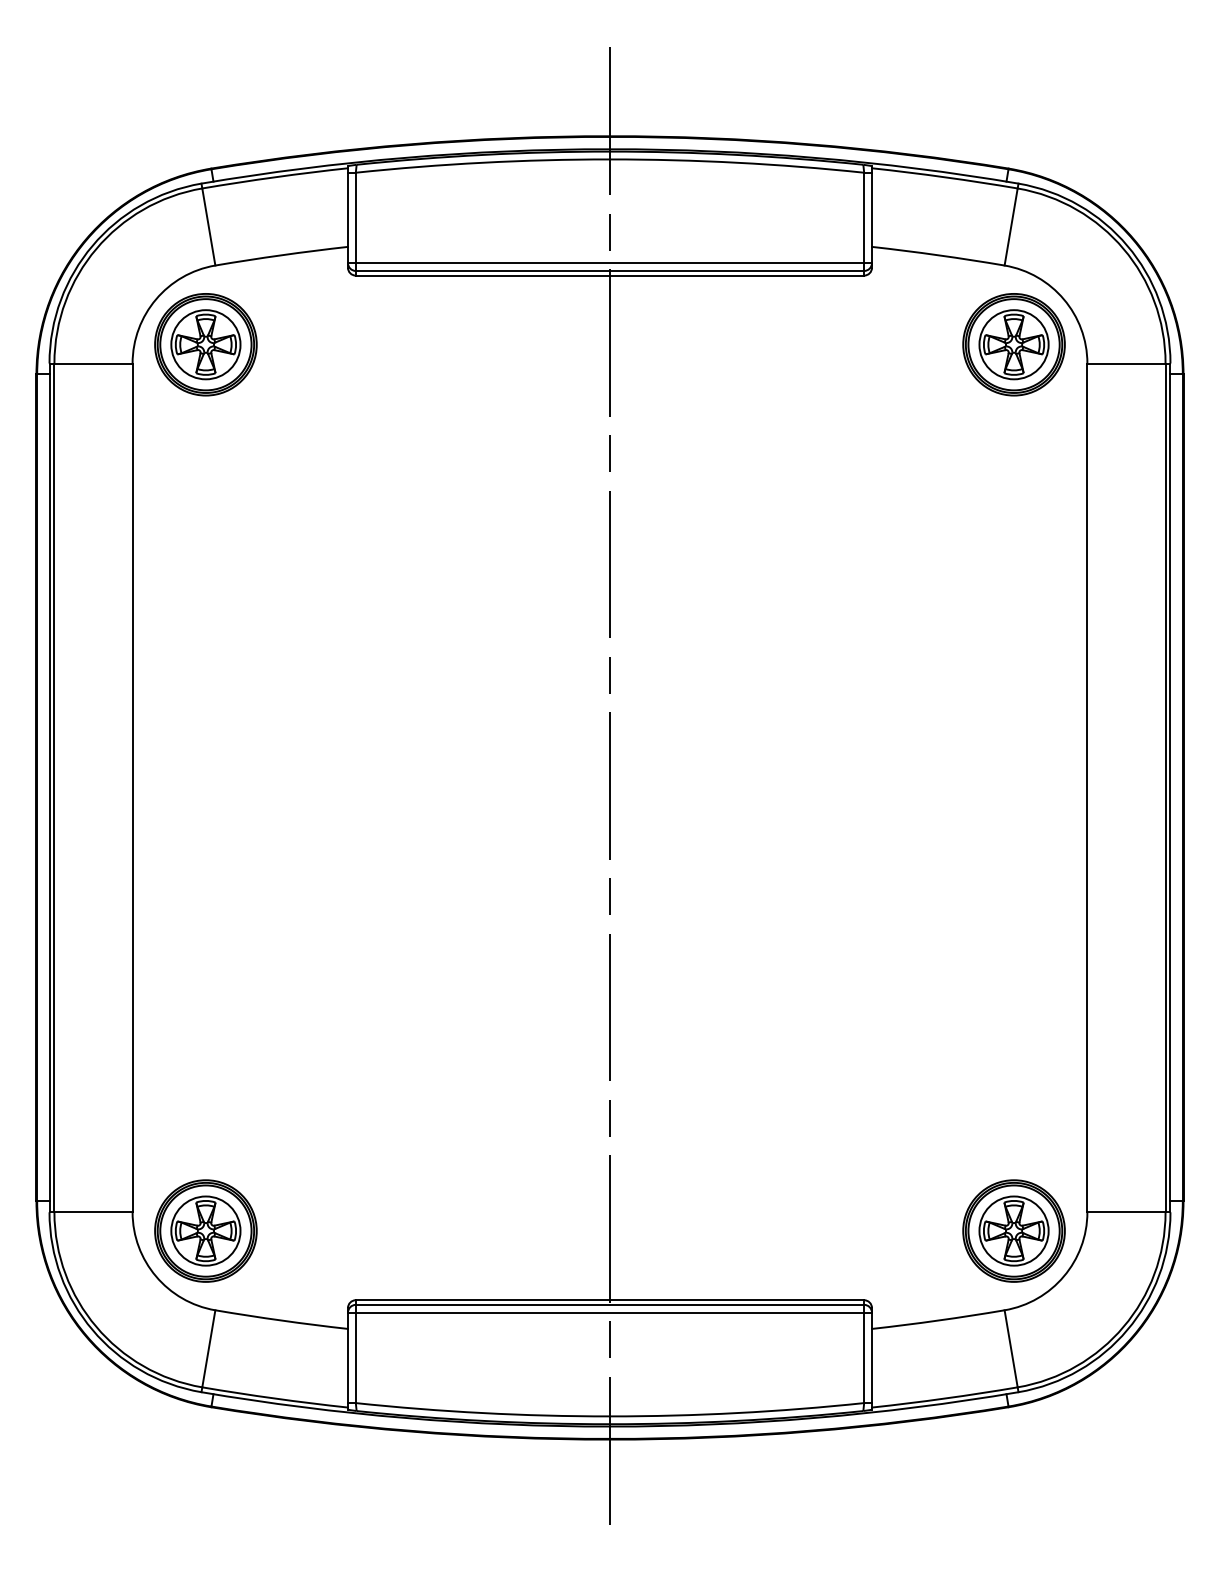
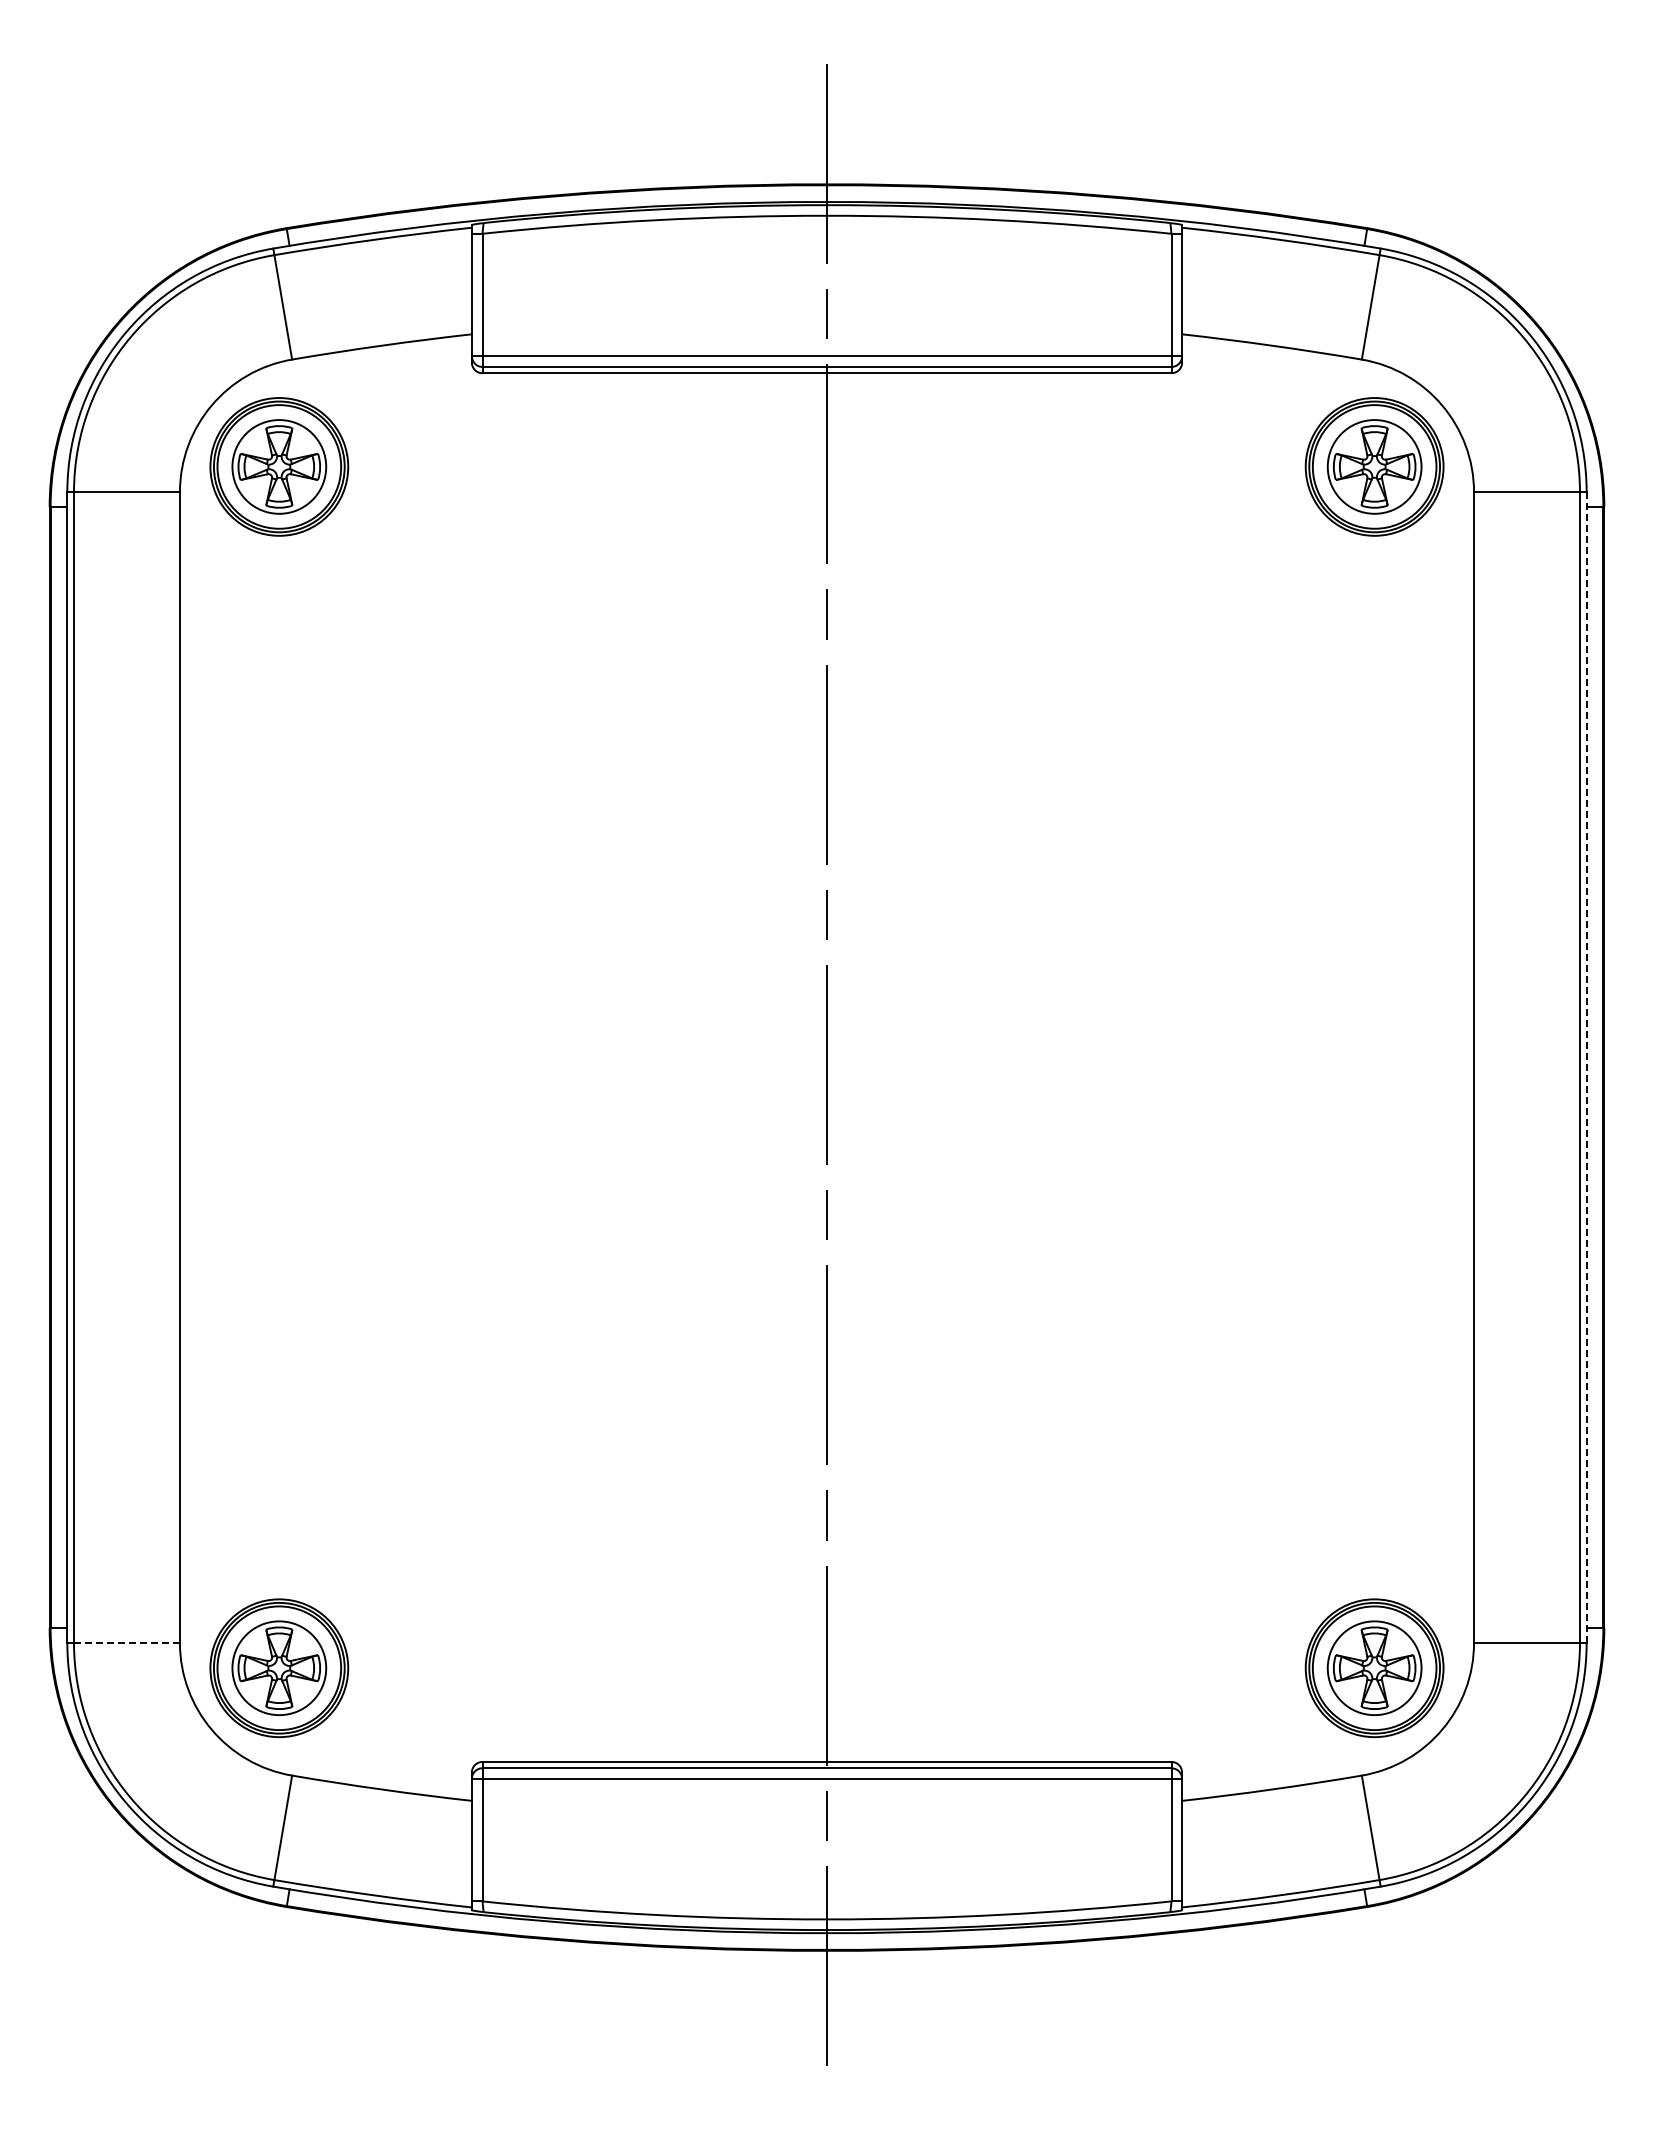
line: (1170, 788) -> (1586, 1068), solid -> dashed
line: (93, 1212) -> (126, 1642), solid -> dashed

